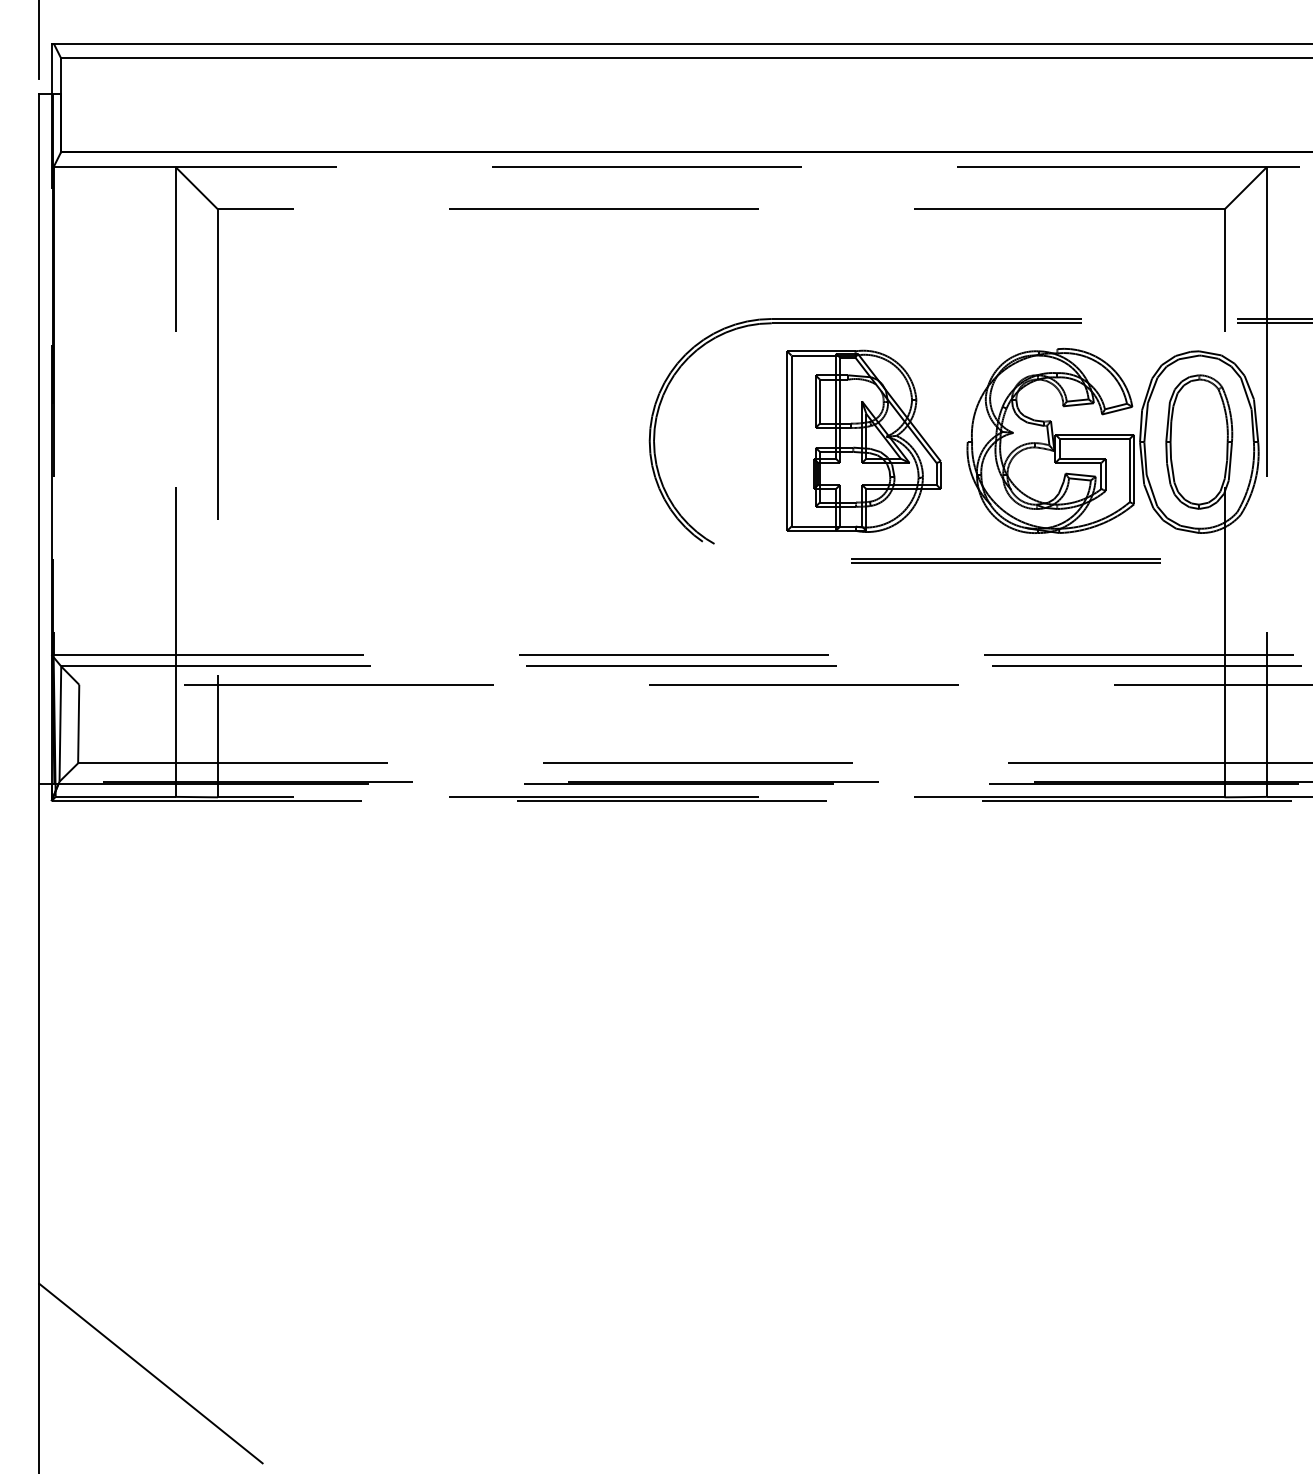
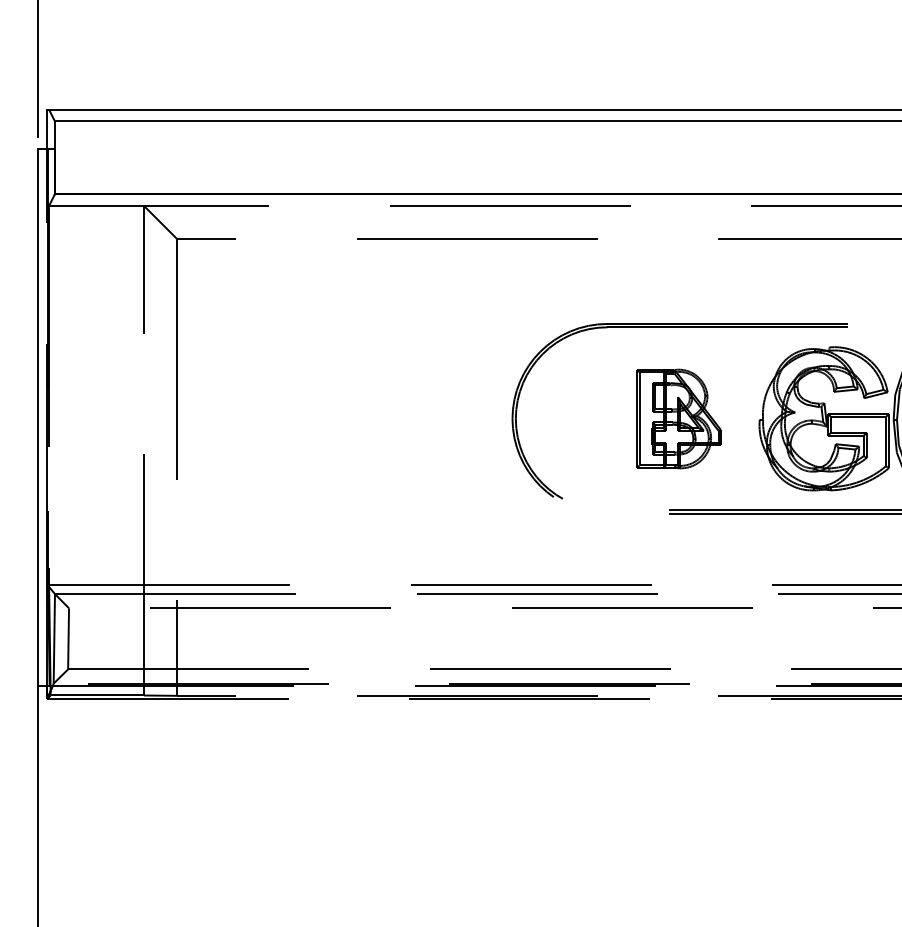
part: (863, 440) -> (678, 418), size x0.7

